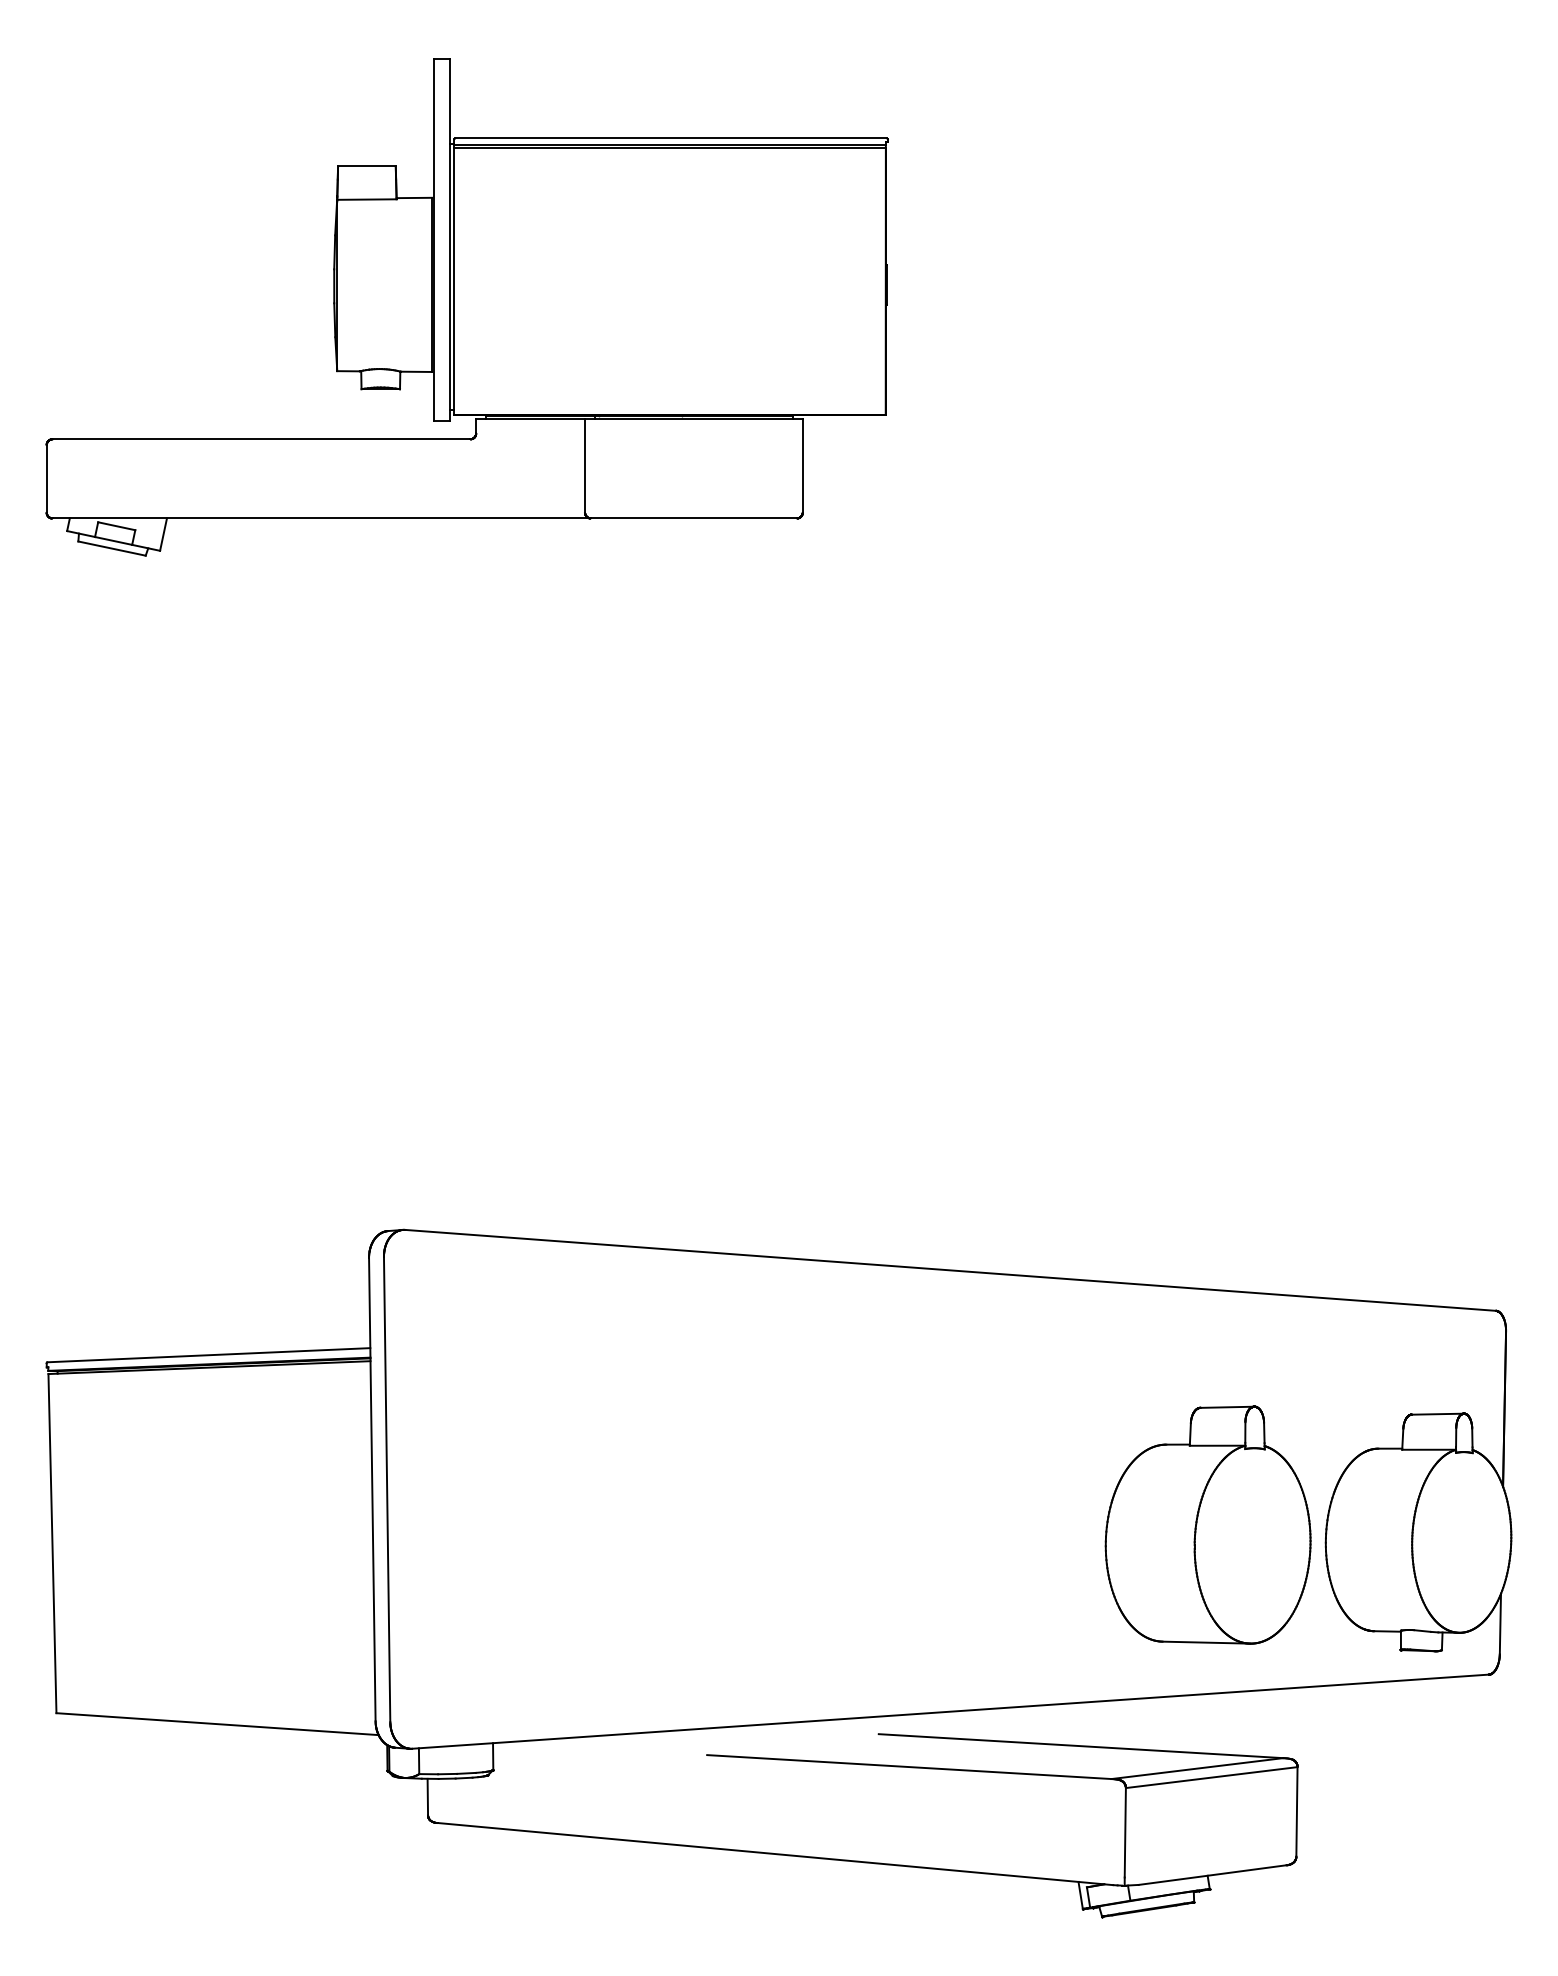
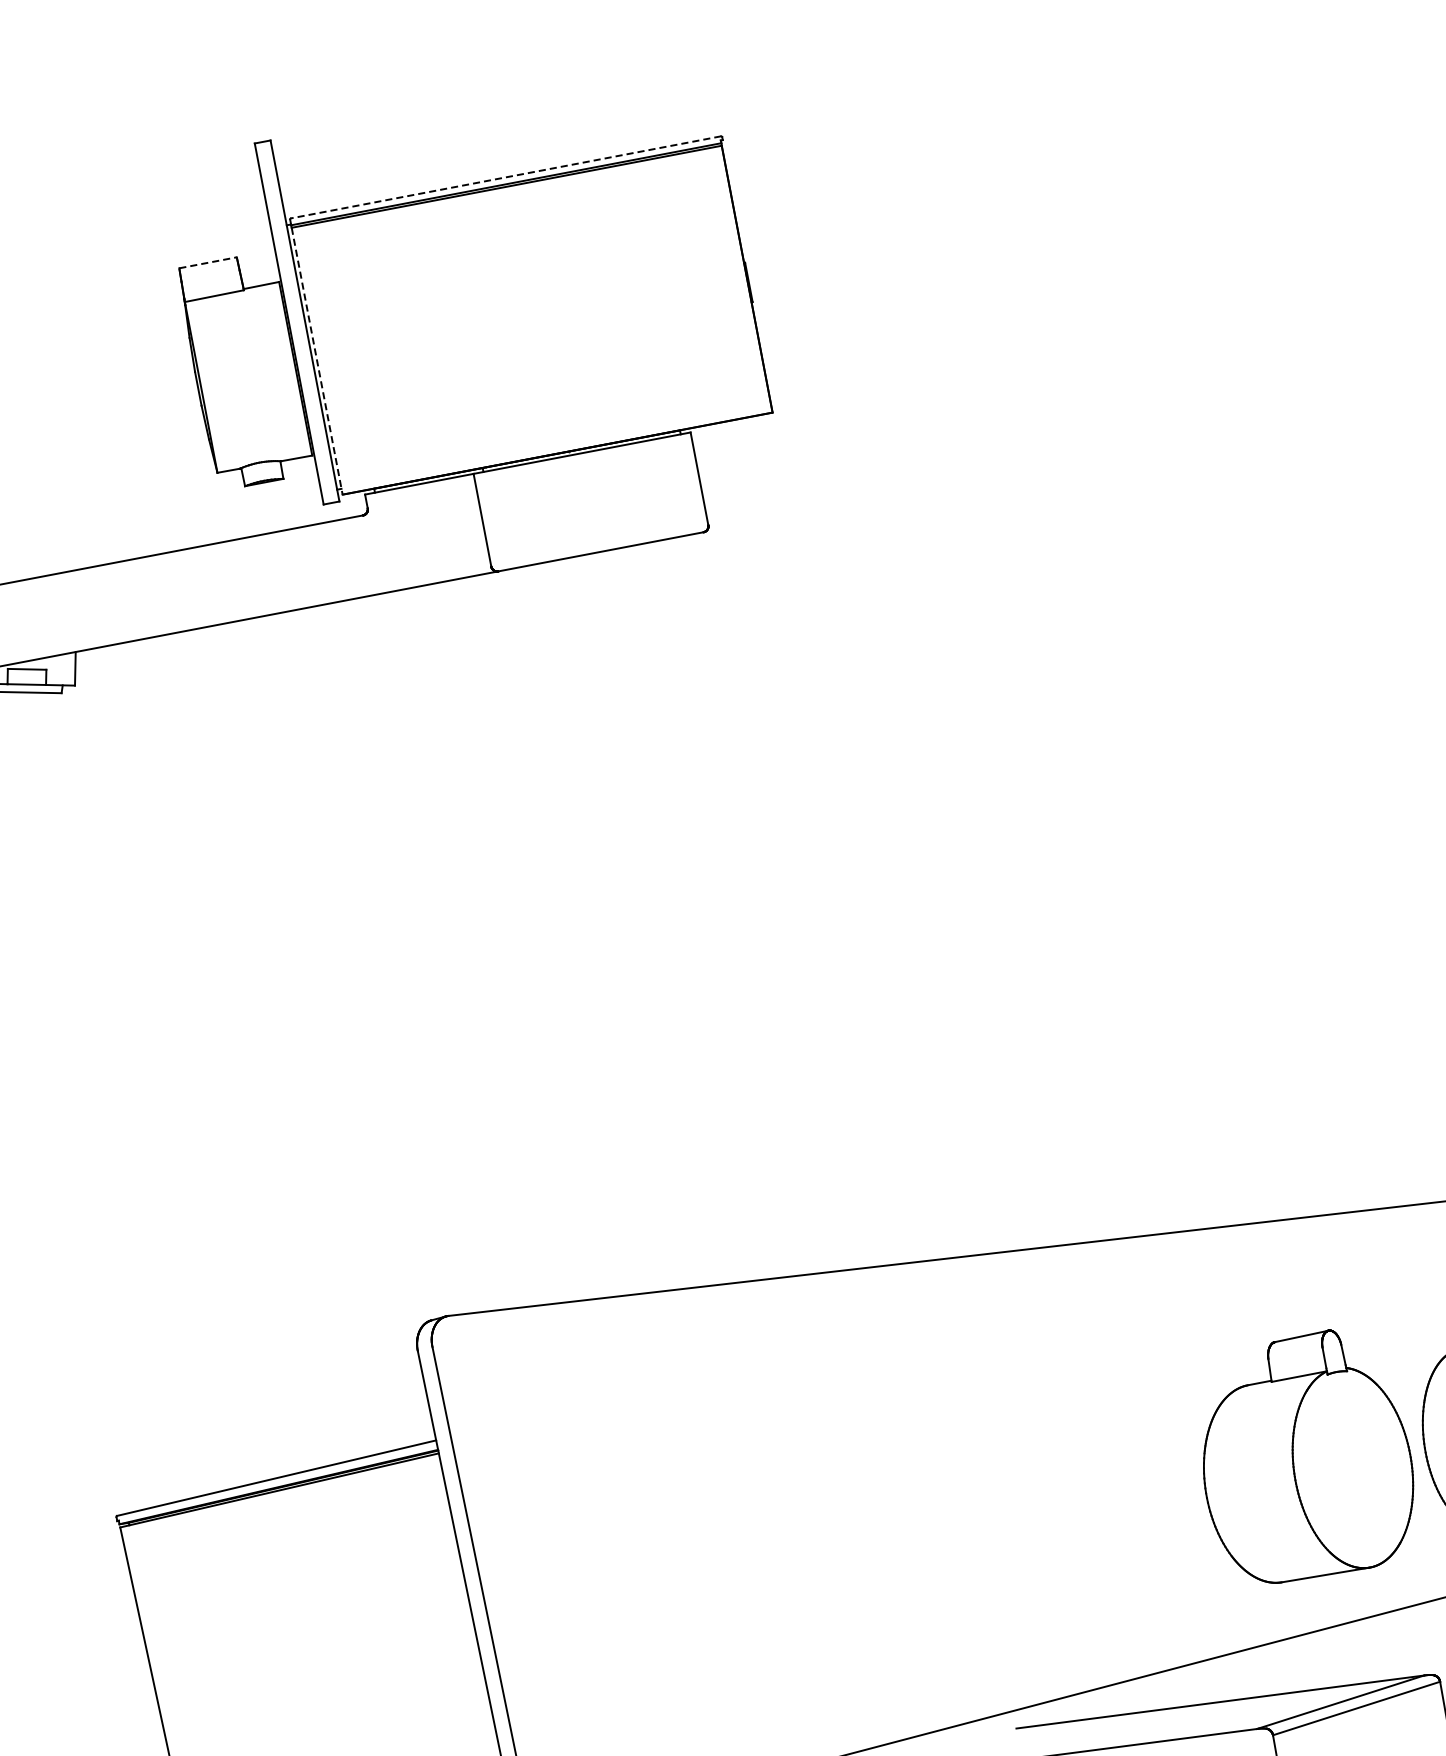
line: (671, 138) -> (506, 177), solid -> dashed
line: (366, 166) -> (207, 263), solid -> dashed
line: (454, 281) -> (317, 361), solid -> dashed

